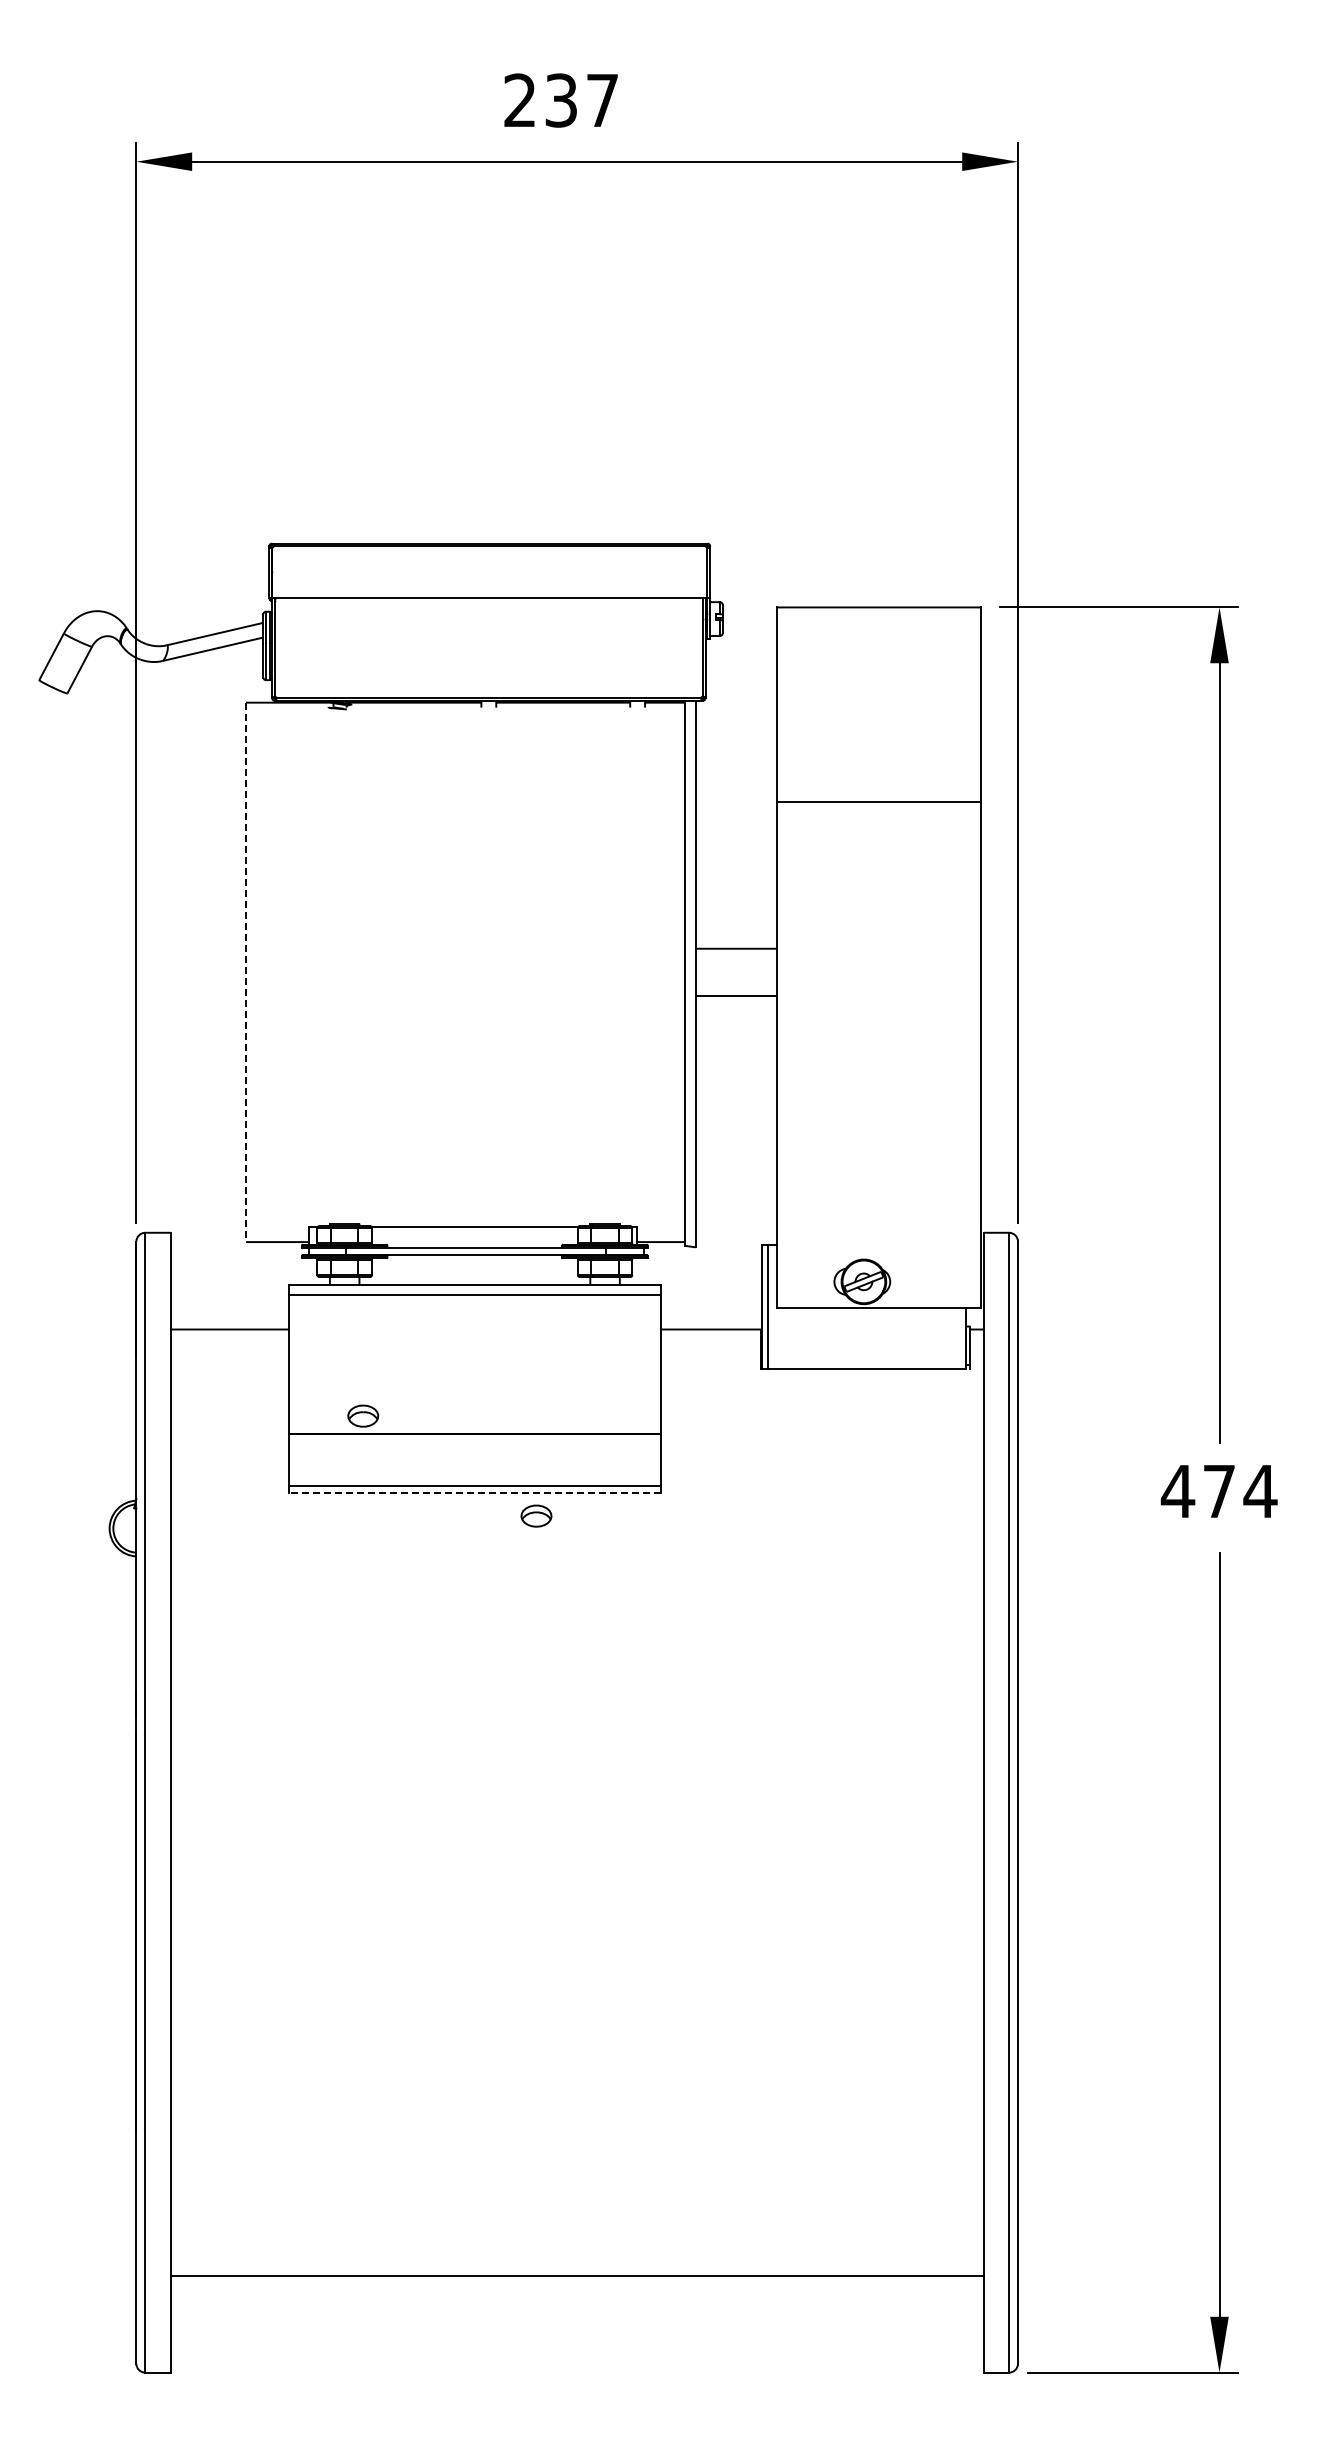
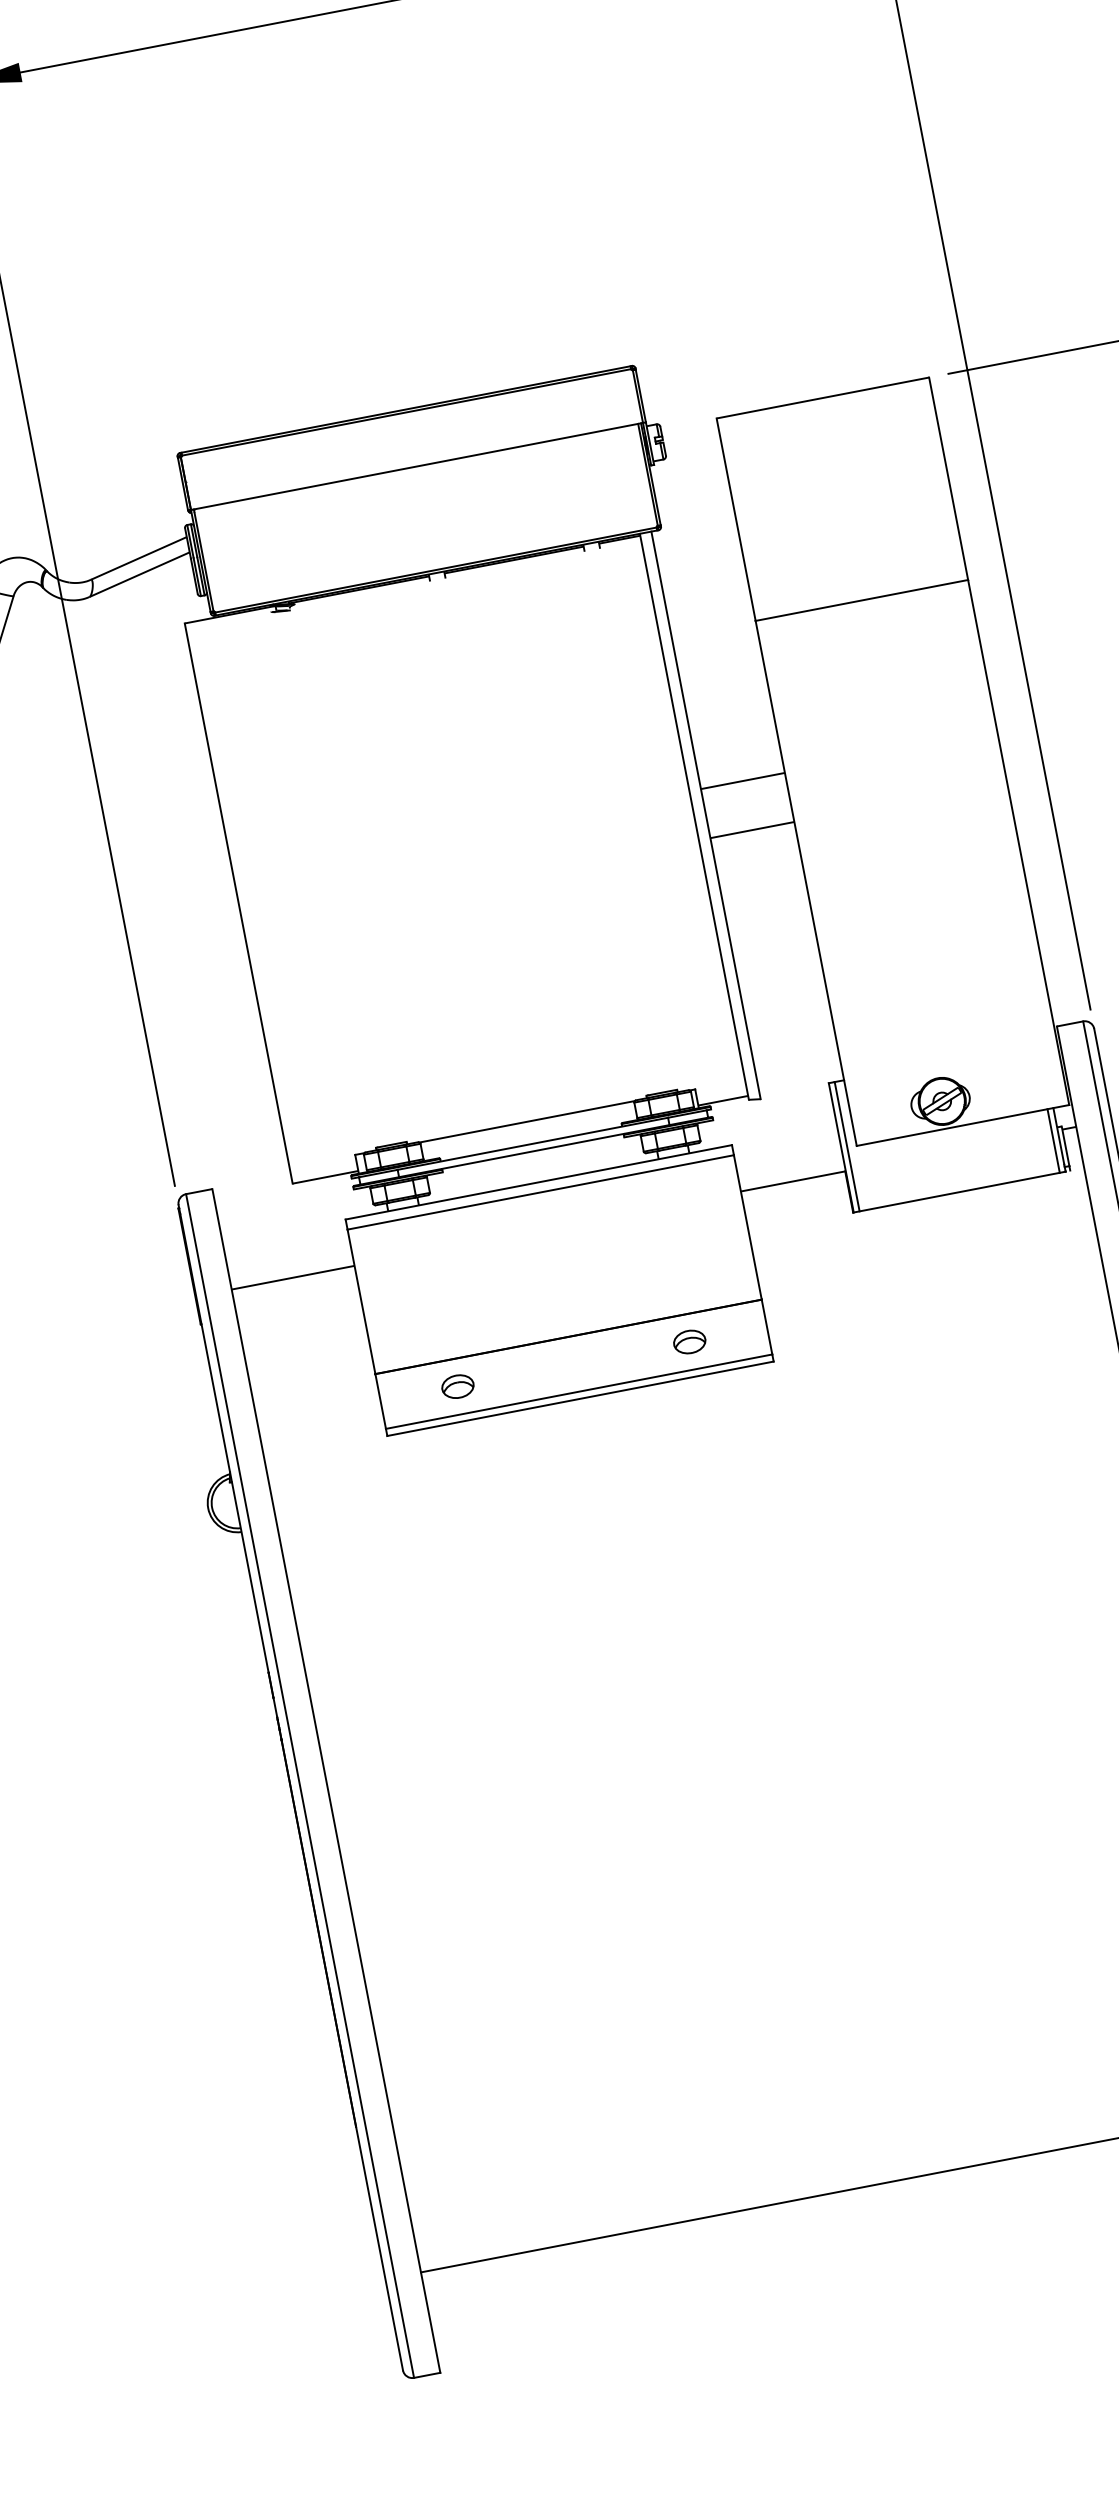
line: (246, 972) -> (239, 903), dashed -> solid
line: (960, 1338) -> (1053, 1140), added
part: (363, 1415) -> (458, 1385), moved
line: (474, 1493) -> (580, 1399), dashed -> solid
part: (536, 1515) -> (689, 1341), moved

